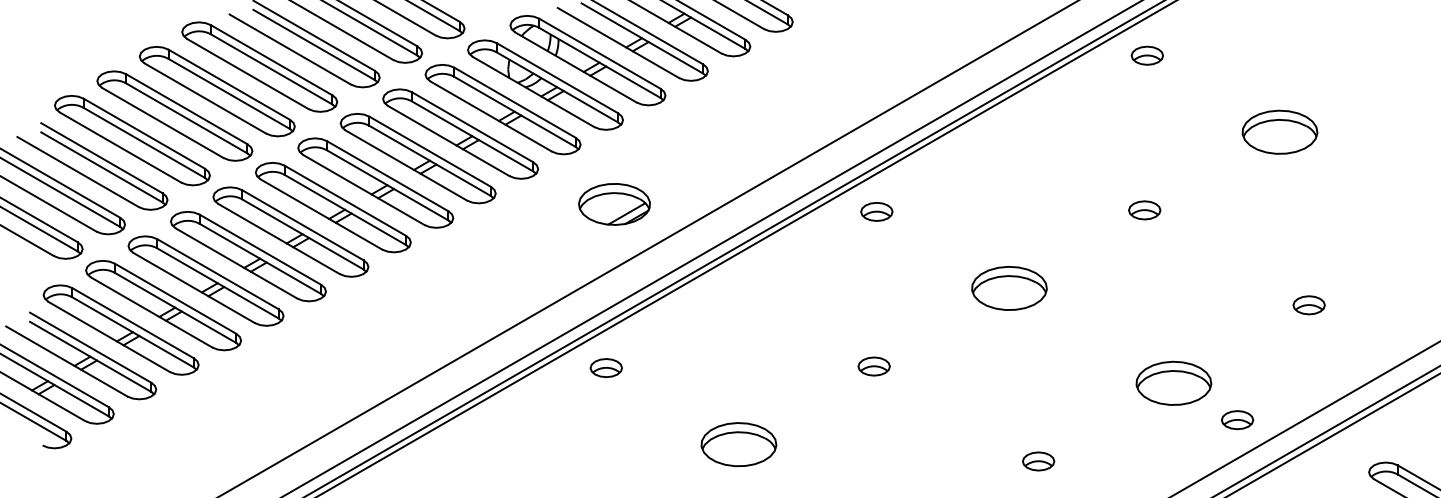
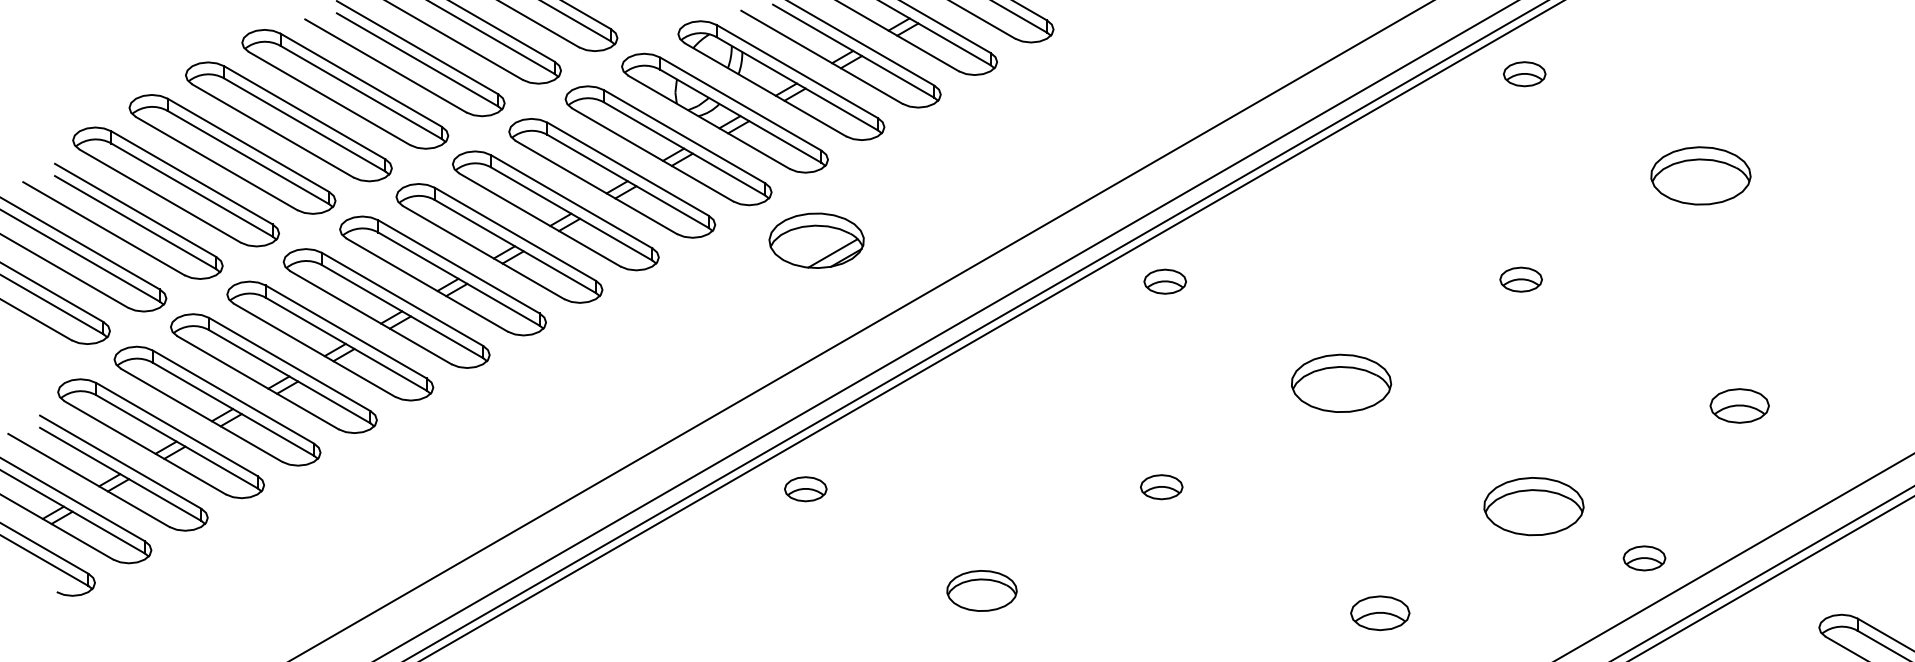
part: (614, 204) -> (816, 240), moved
part: (1309, 305) -> (1739, 405), size x1.4
part: (1173, 383) -> (1533, 506), moved
part: (738, 444) -> (981, 590), size x0.7
part: (1038, 461) -> (1379, 613), size x1.4

